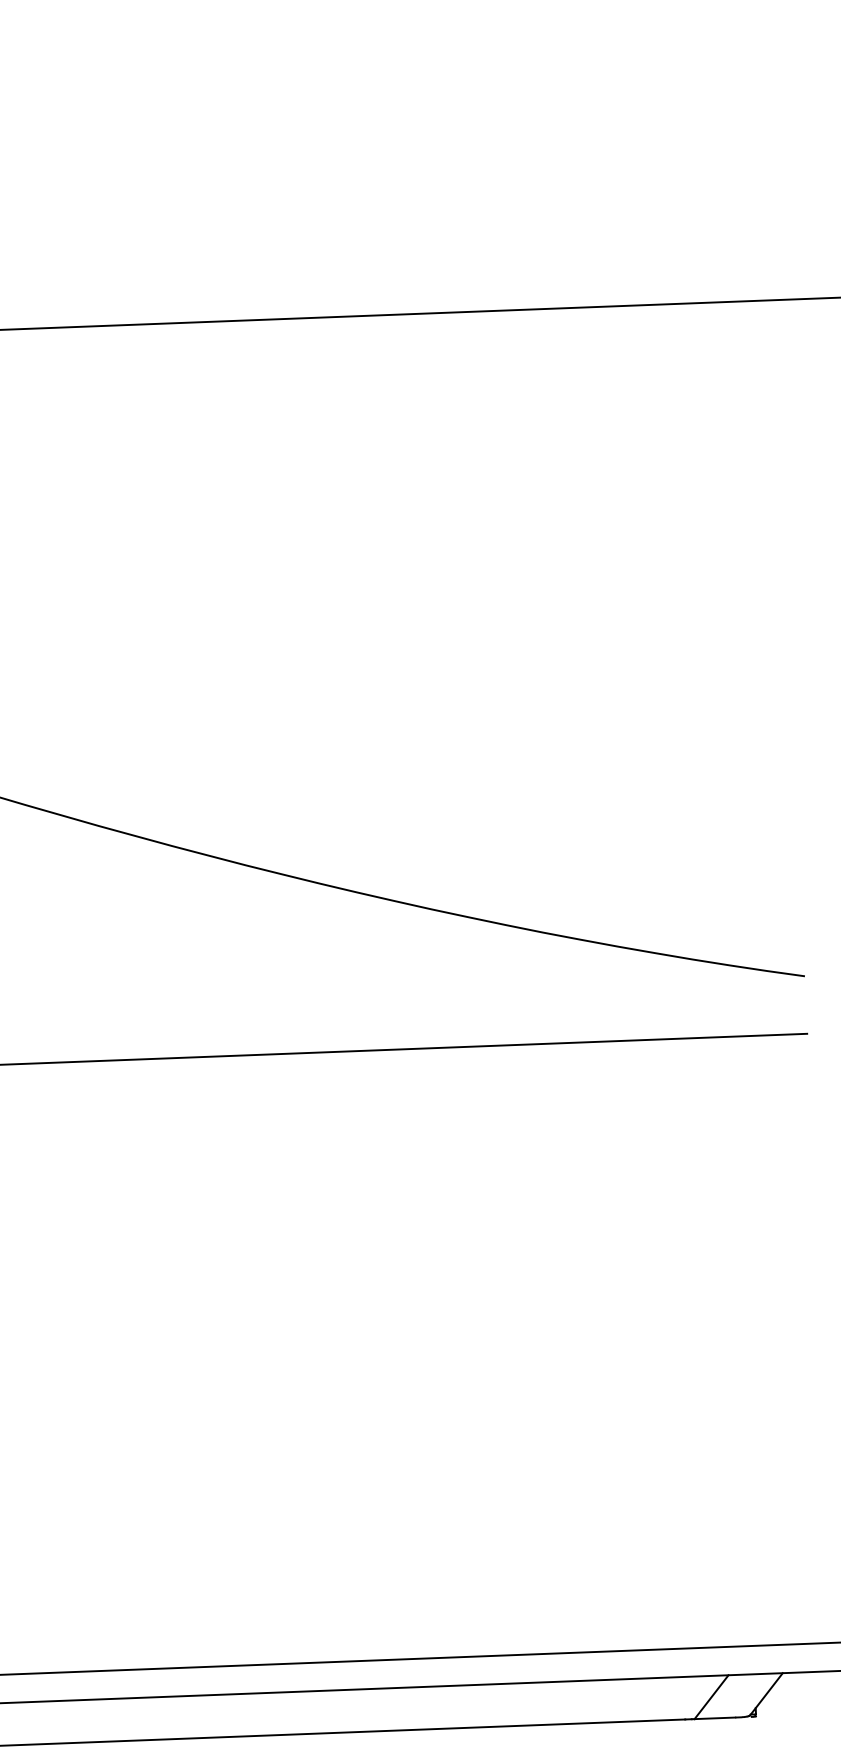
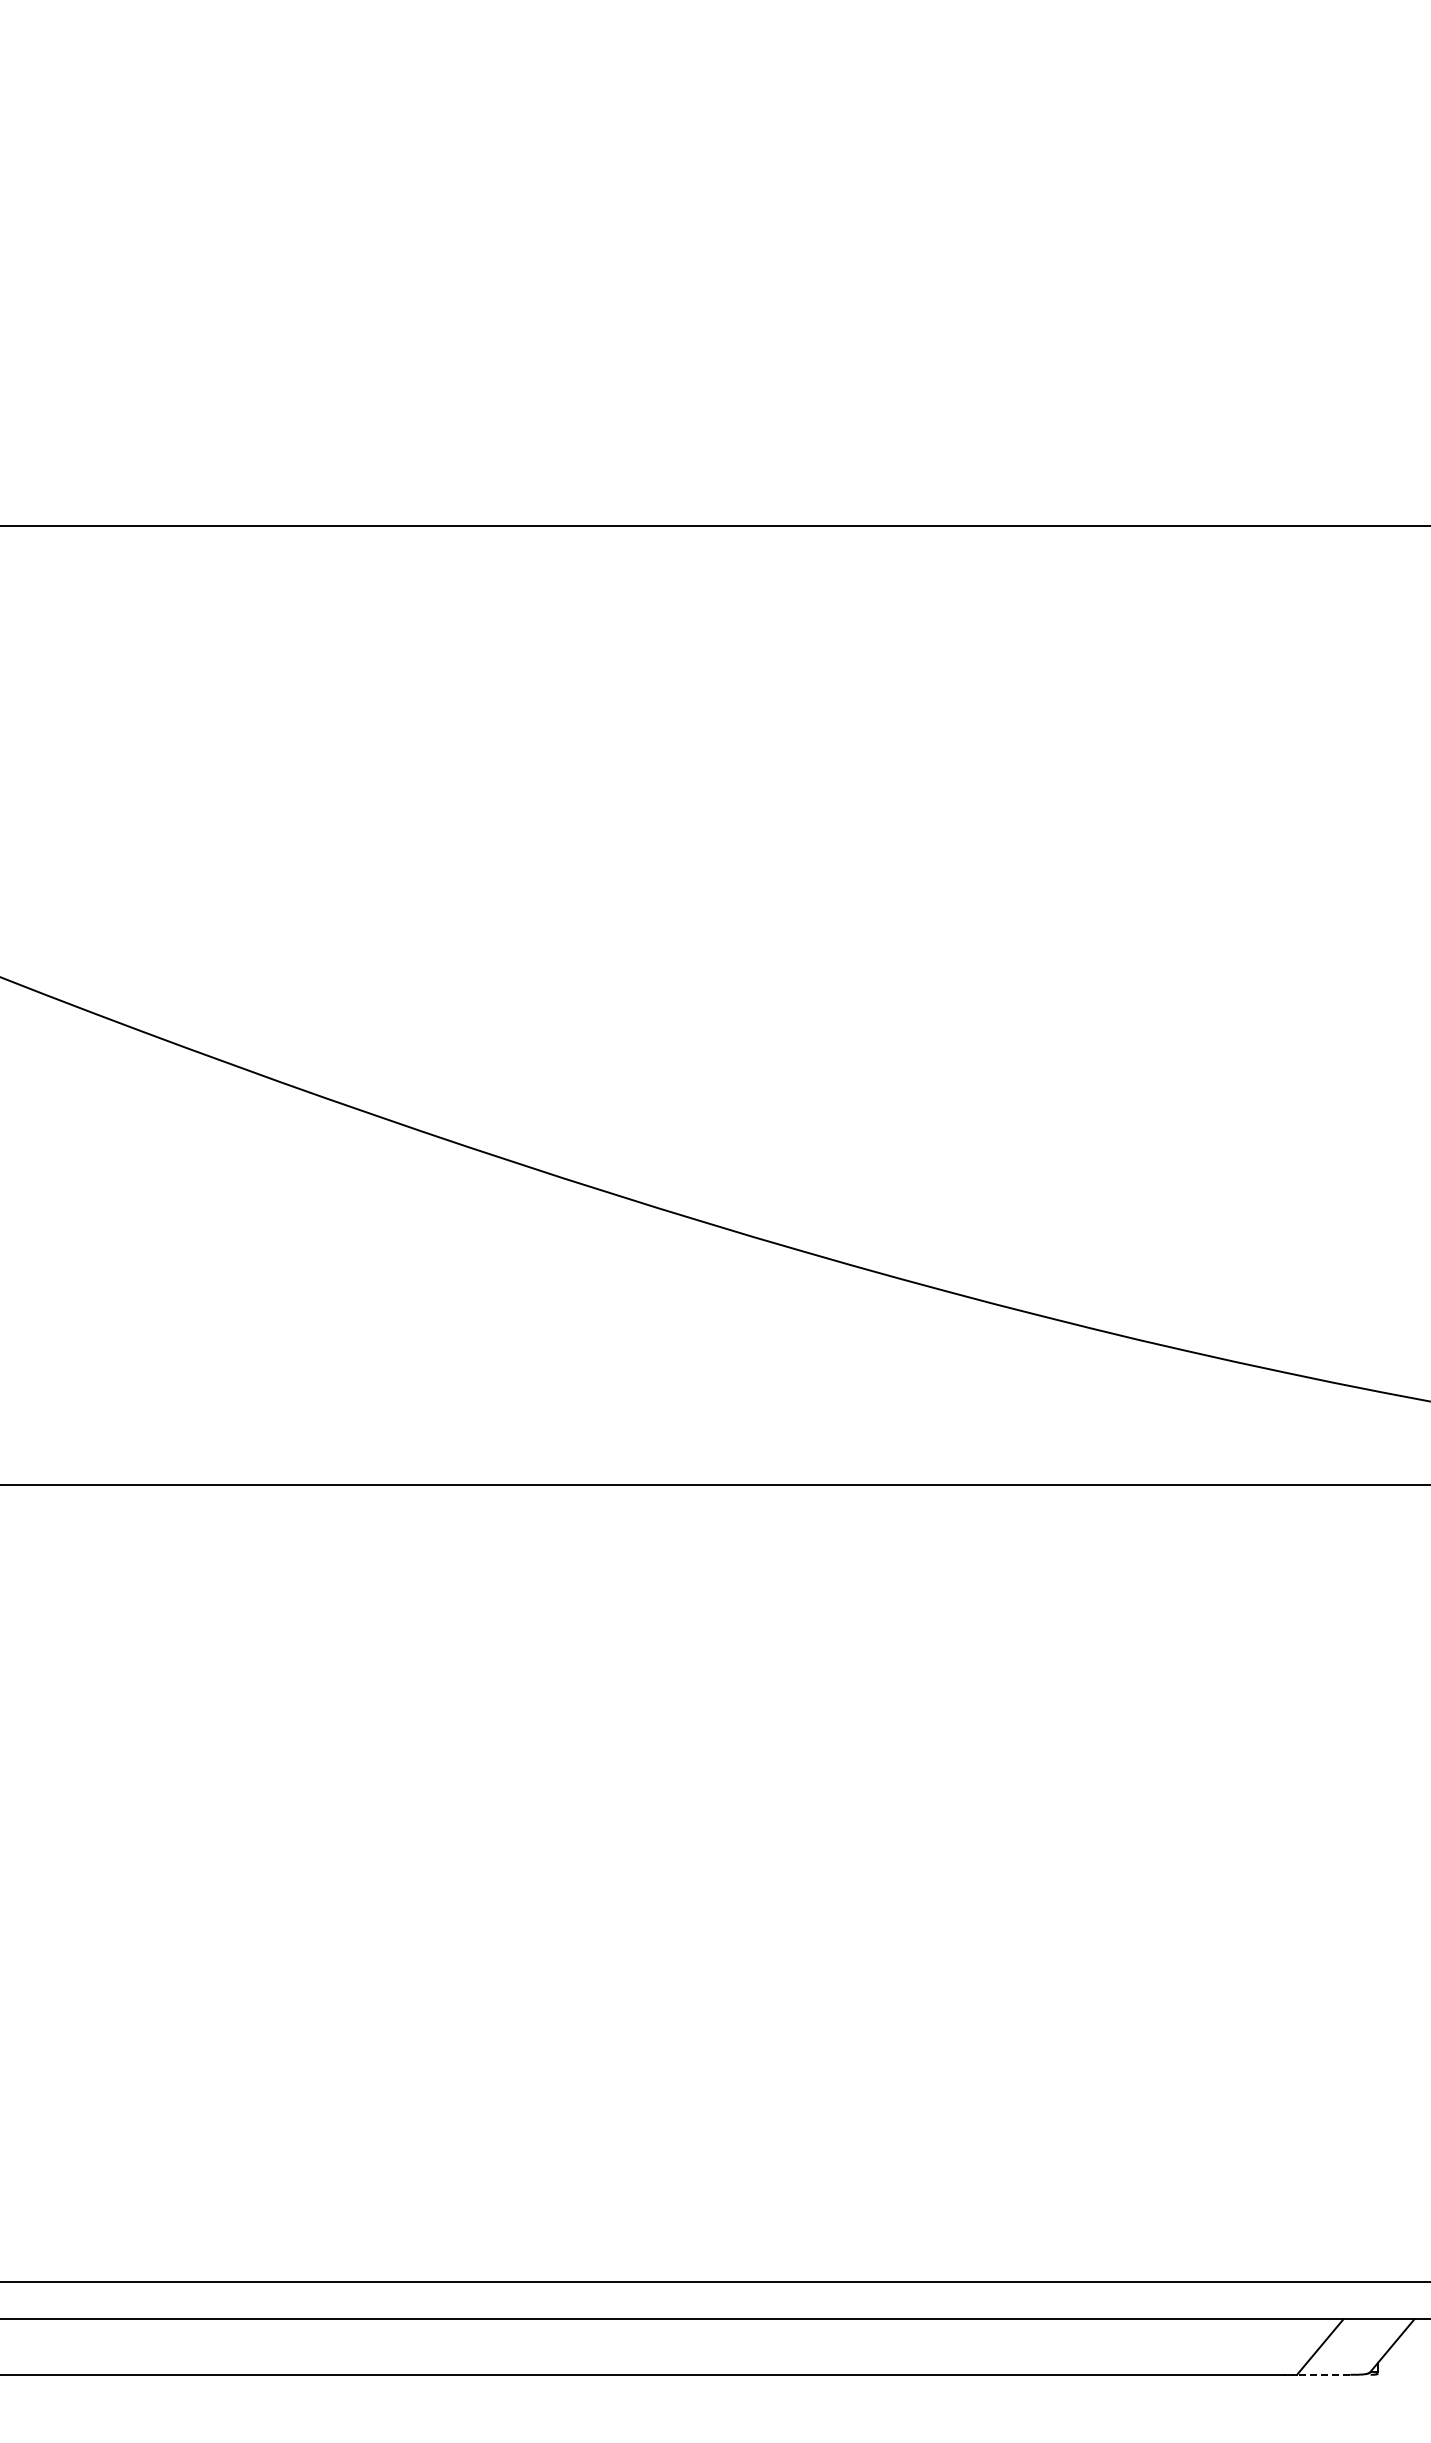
line: (714, 1718) -> (1323, 2374), solid -> dashed

